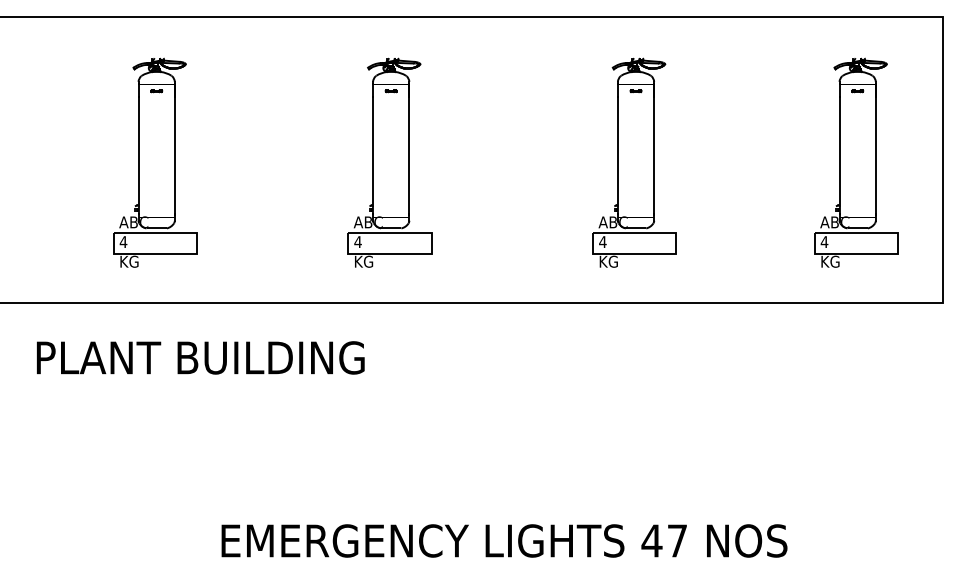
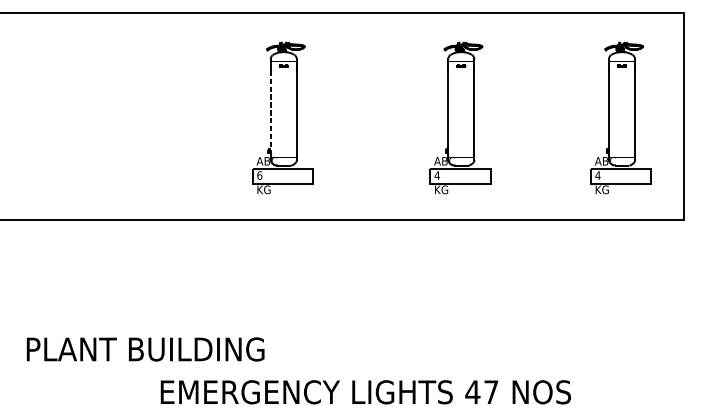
line: (373, 151) -> (270, 109), solid -> dashed
part: (155, 162) -> (112, 117), removed
text: (357, 242) -> (259, 175), 4 -> 6
text: (200, 357) -> (145, 349), moved

